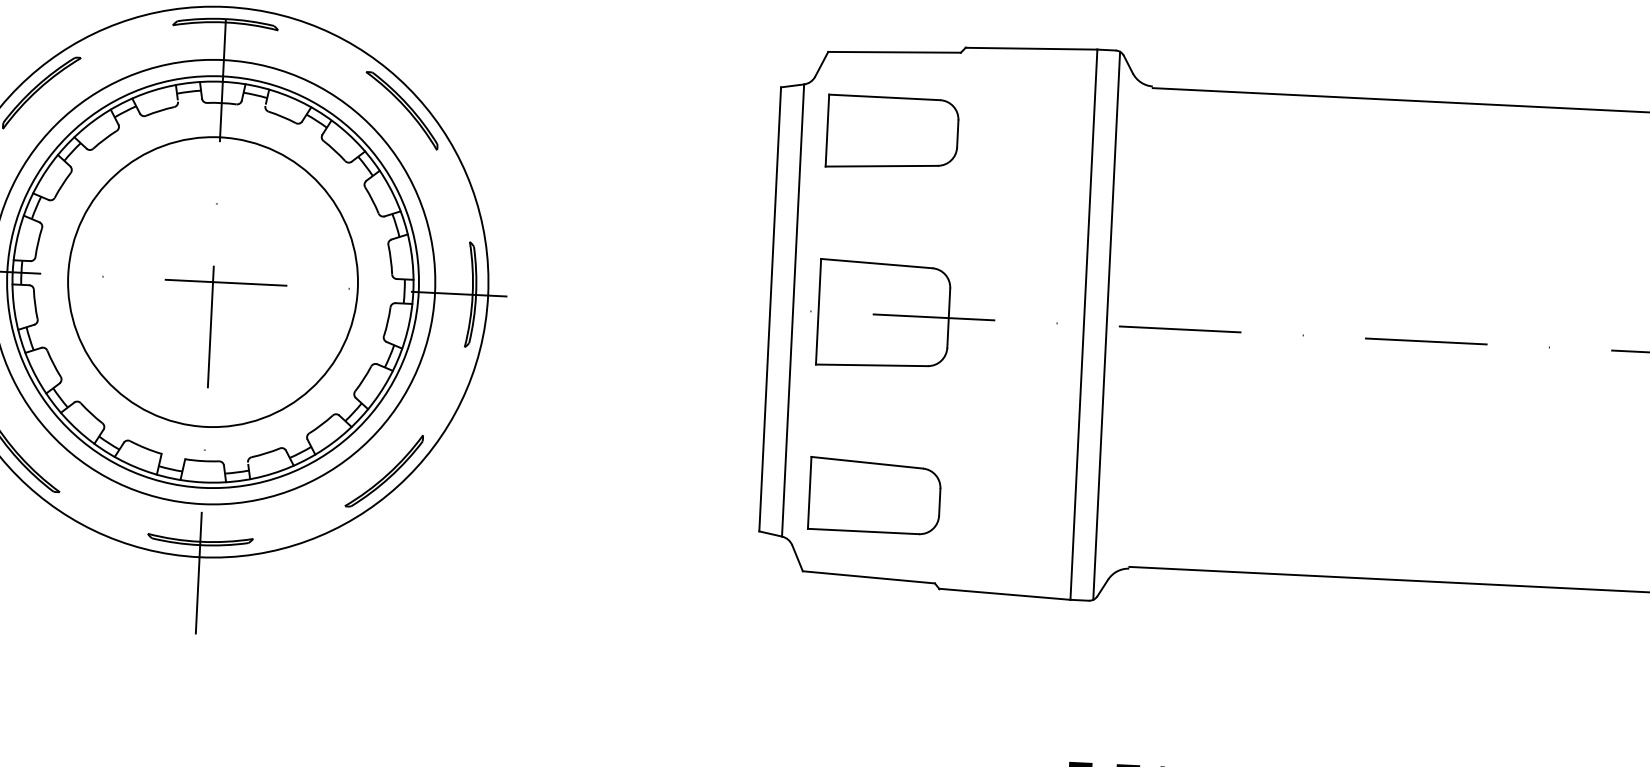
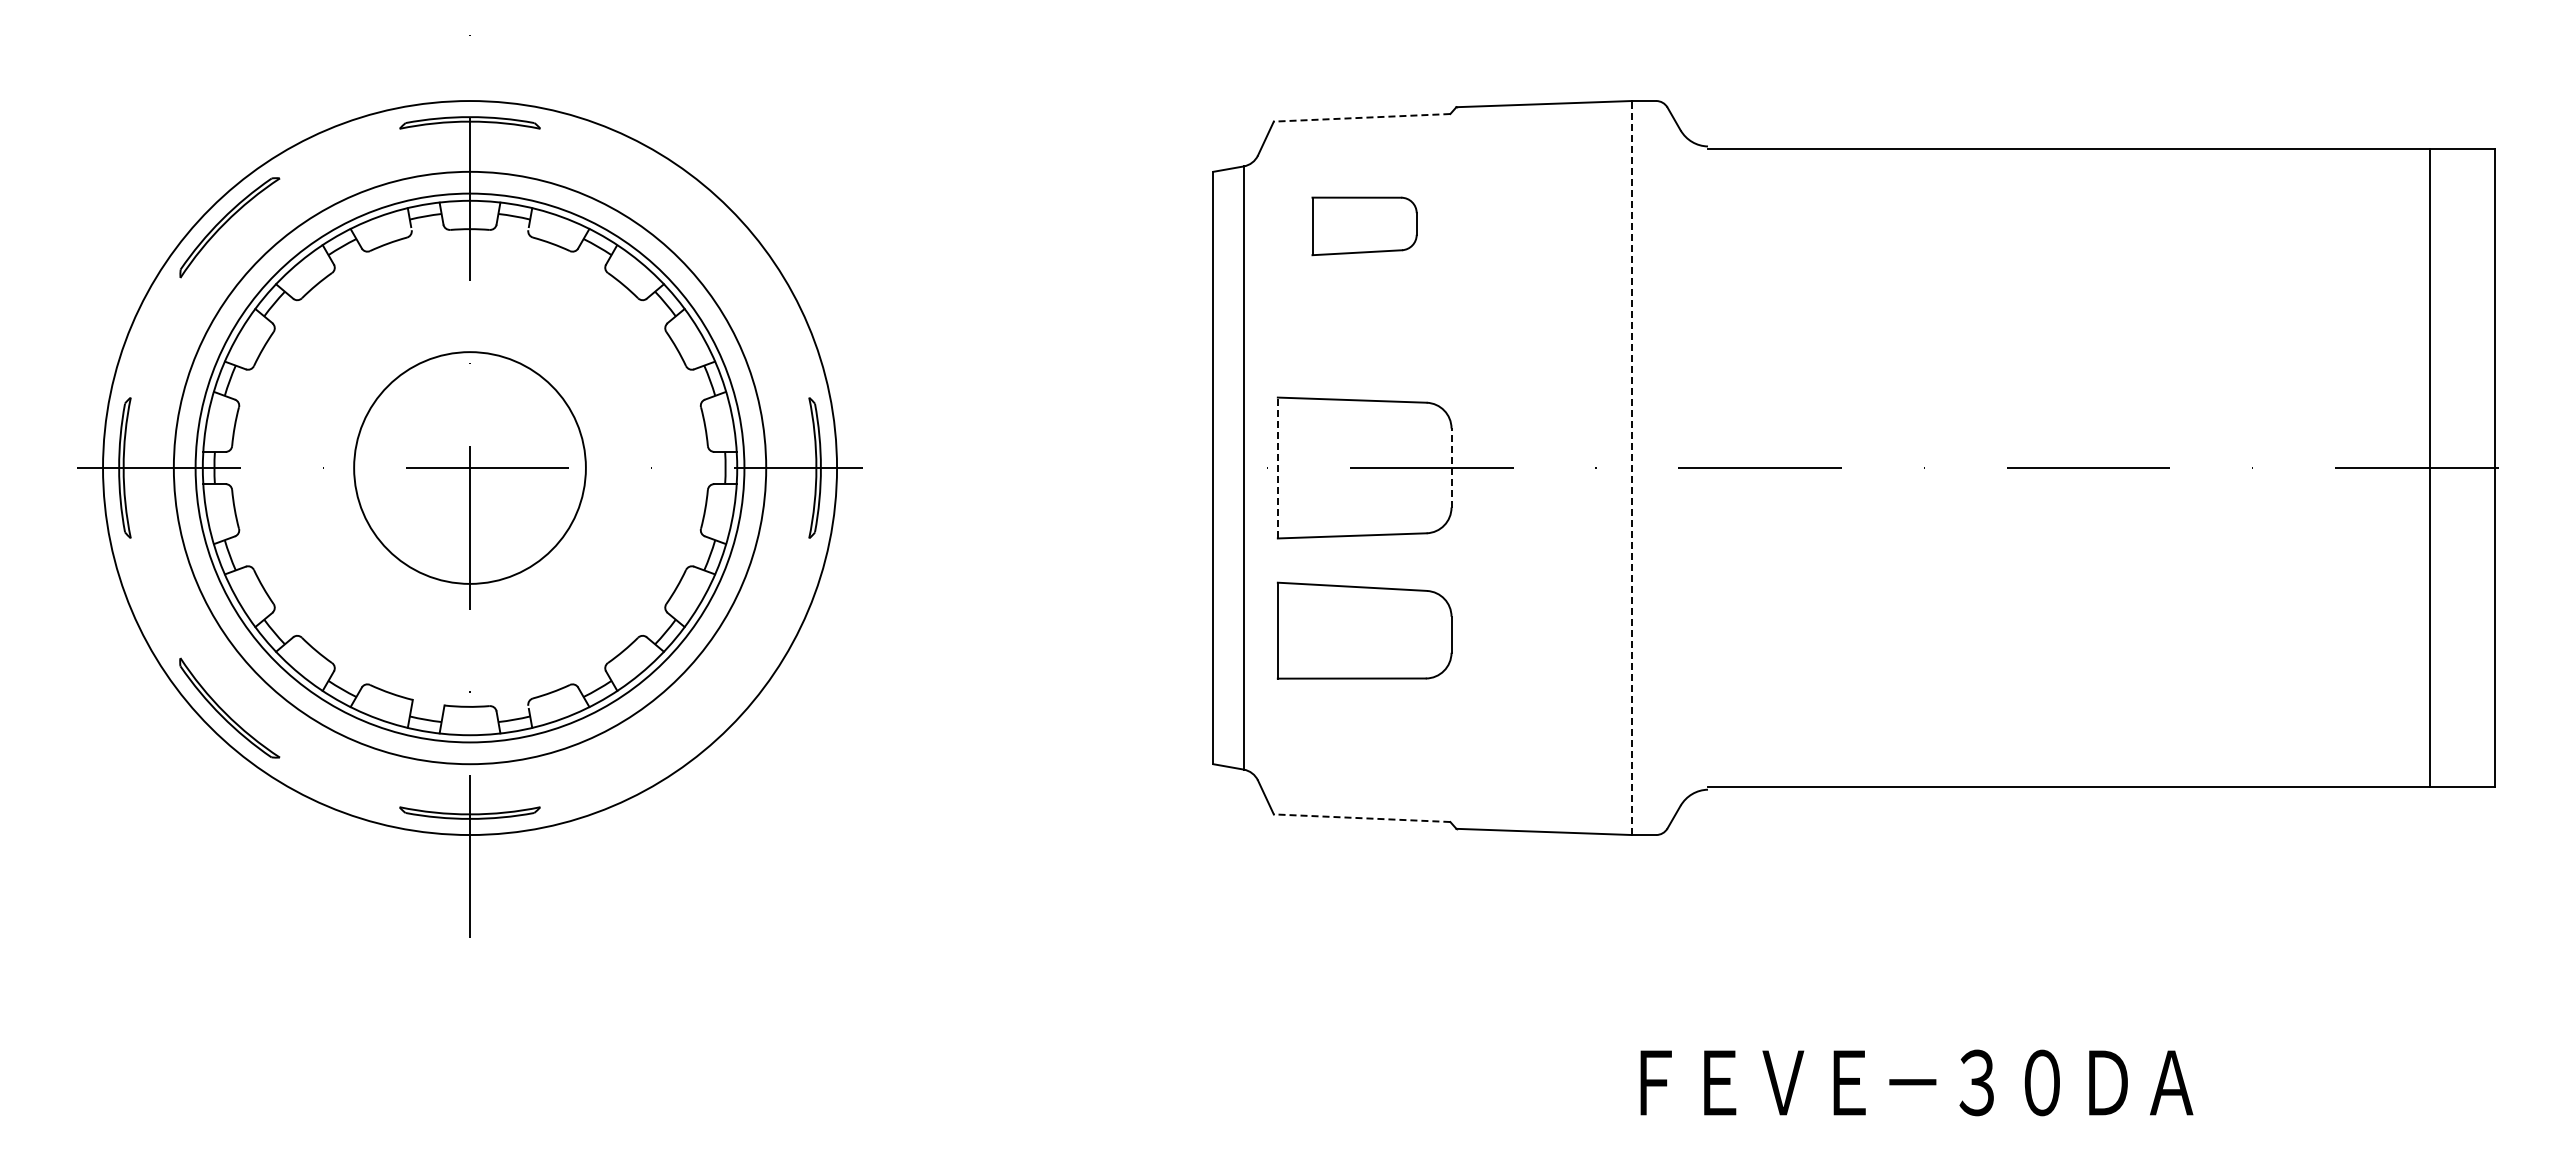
line: (894, 52) -> (1361, 117), solid -> dashed
part: (401, 110) -> (709, 227), removed
part: (892, 133) -> (1364, 226), size x0.6
circle: (212, 281) -> (469, 467), size x0.6
line: (818, 311) -> (1277, 467), solid -> dashed
line: (948, 318) -> (1451, 468), solid -> dashed
line: (1083, 324) -> (1631, 467), solid -> dashed
line: (1106, 325) -> (1662, 467), removed
part: (387, 473) -> (714, 711), removed
part: (874, 495) -> (1364, 630), moved
line: (868, 577) -> (1361, 818), solid -> dashed

